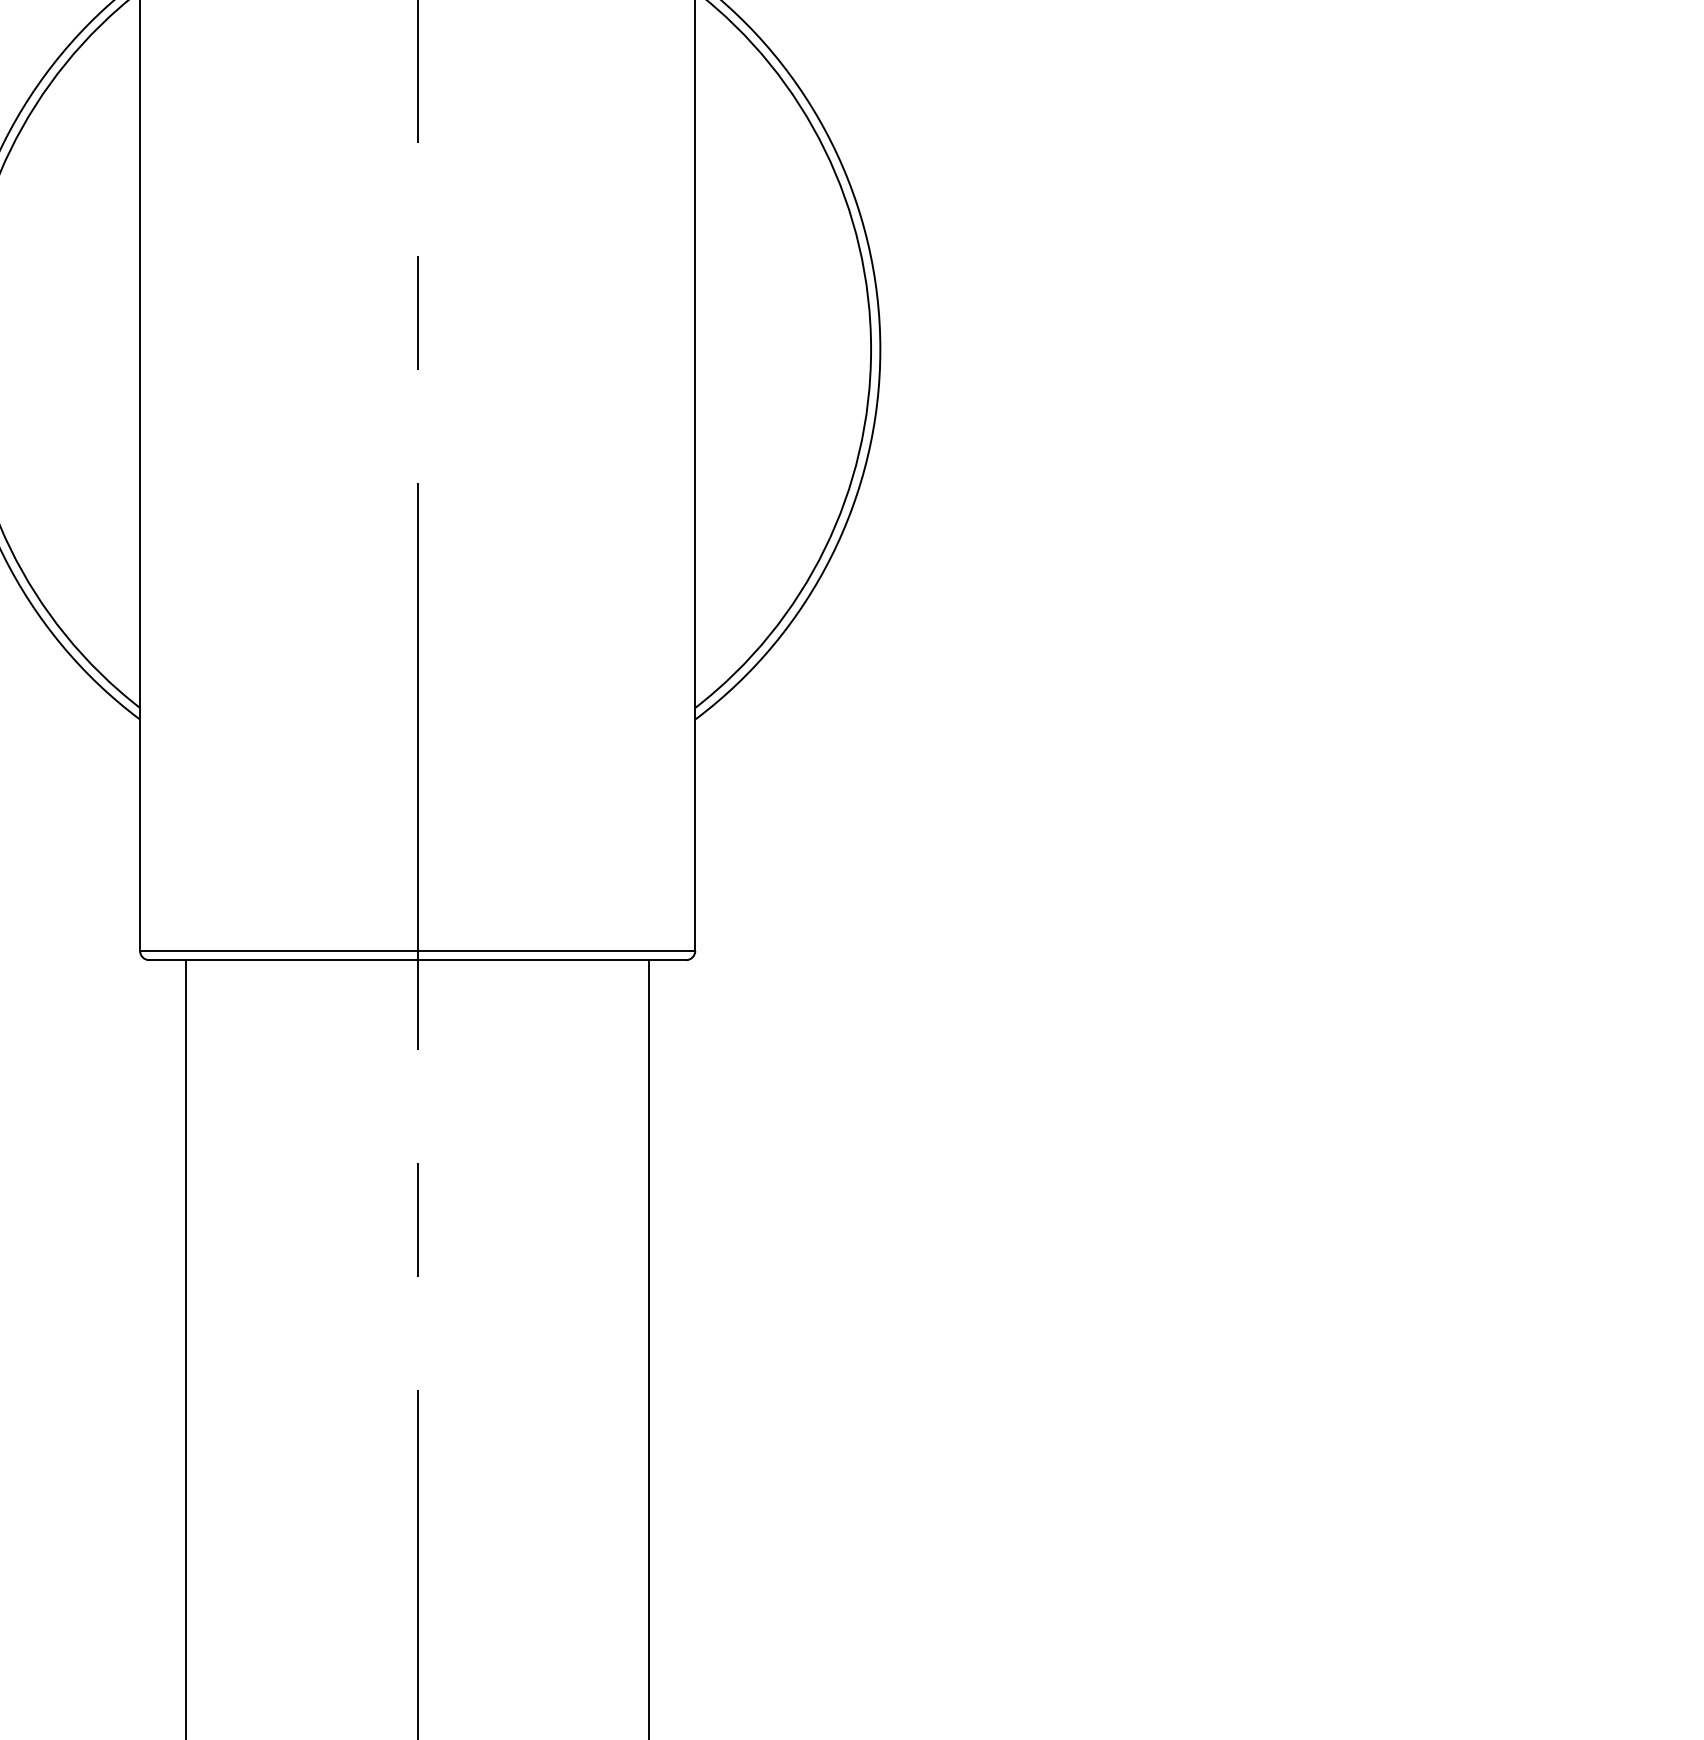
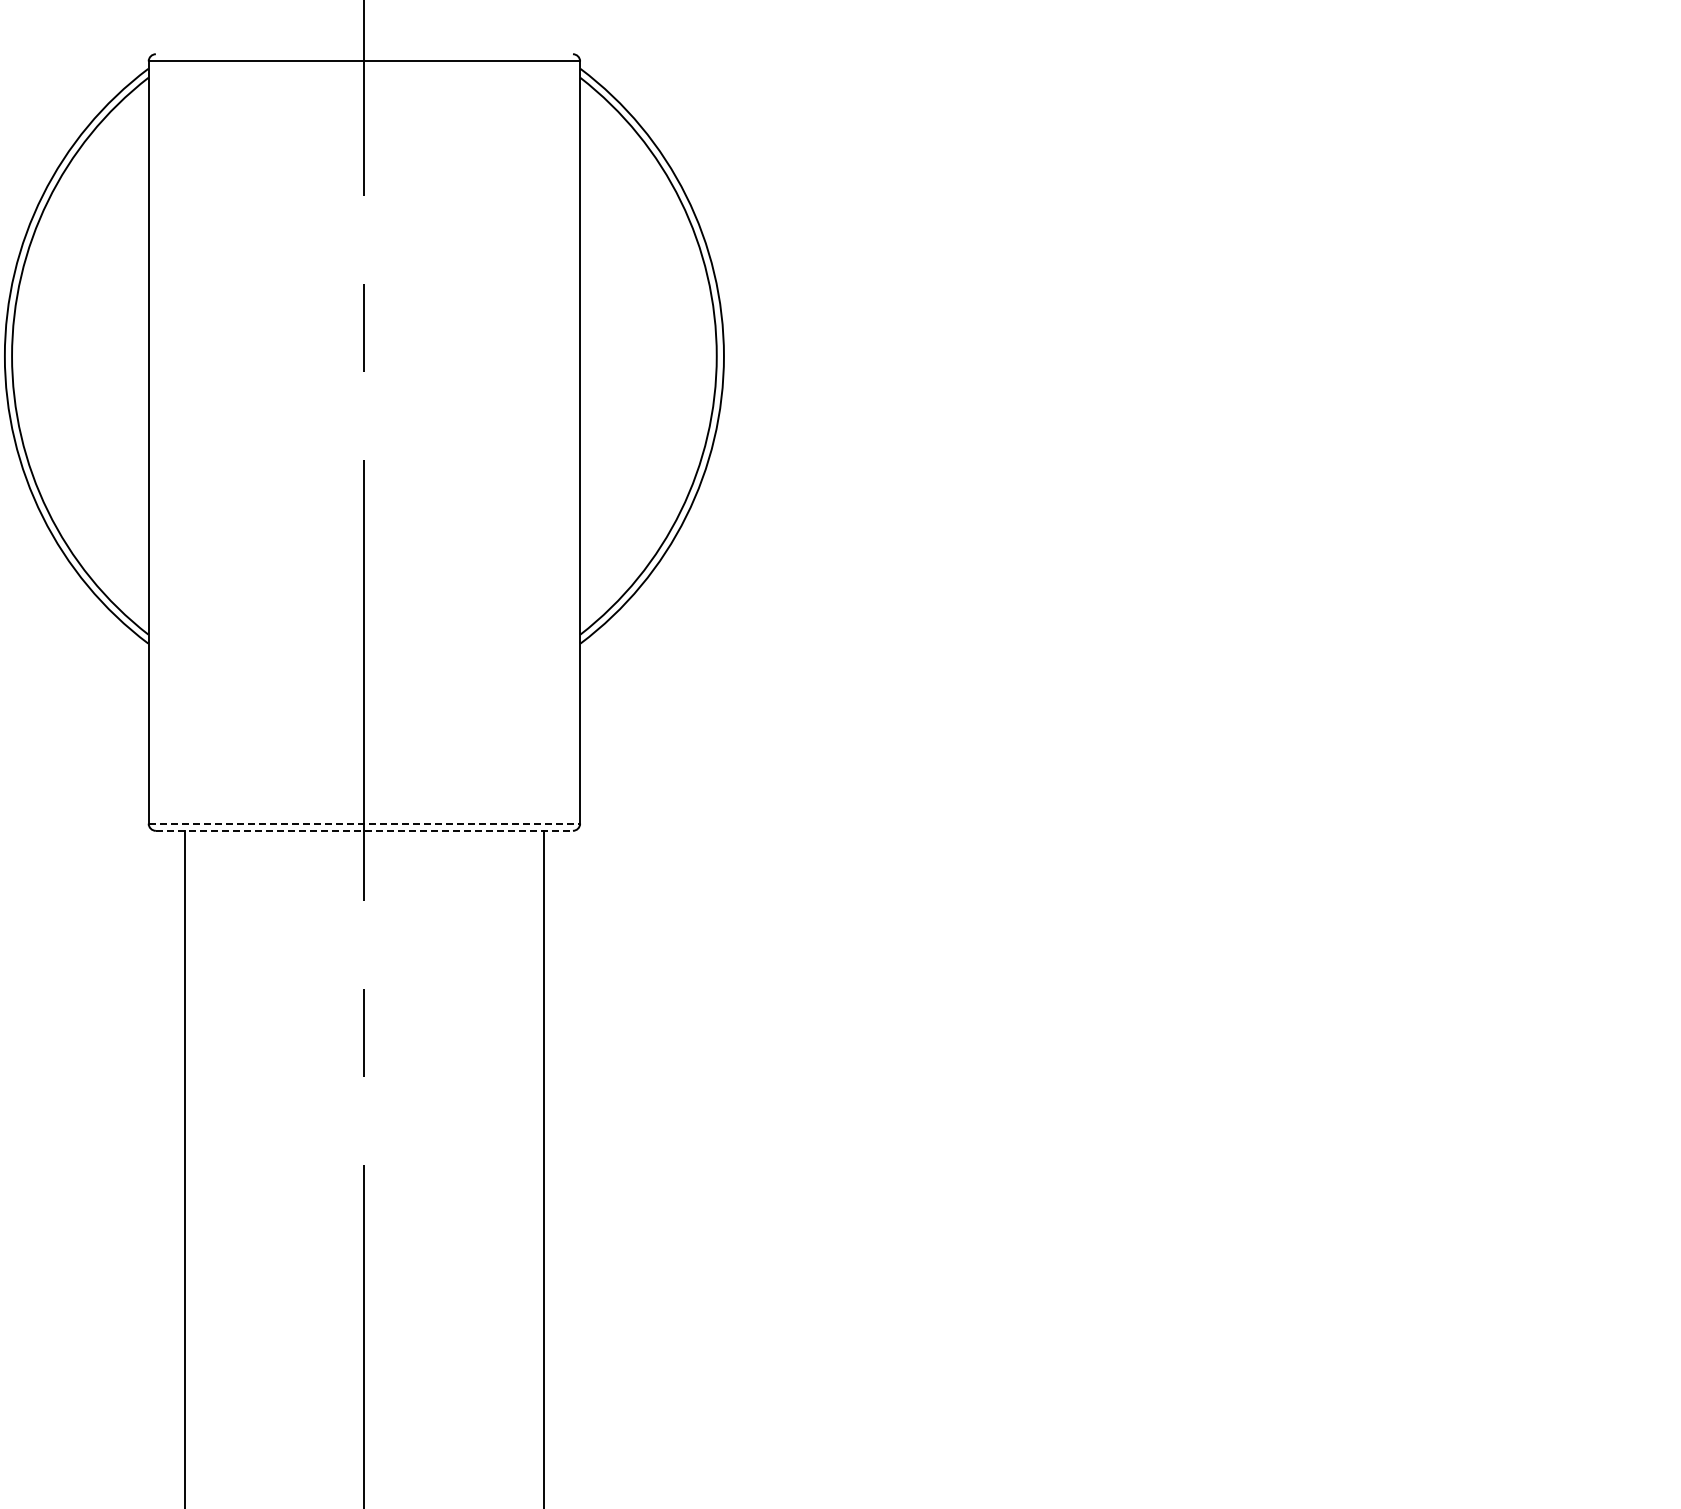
line: (417, 950) -> (364, 823), solid -> dashed
line: (417, 959) -> (364, 830), solid -> dashed

